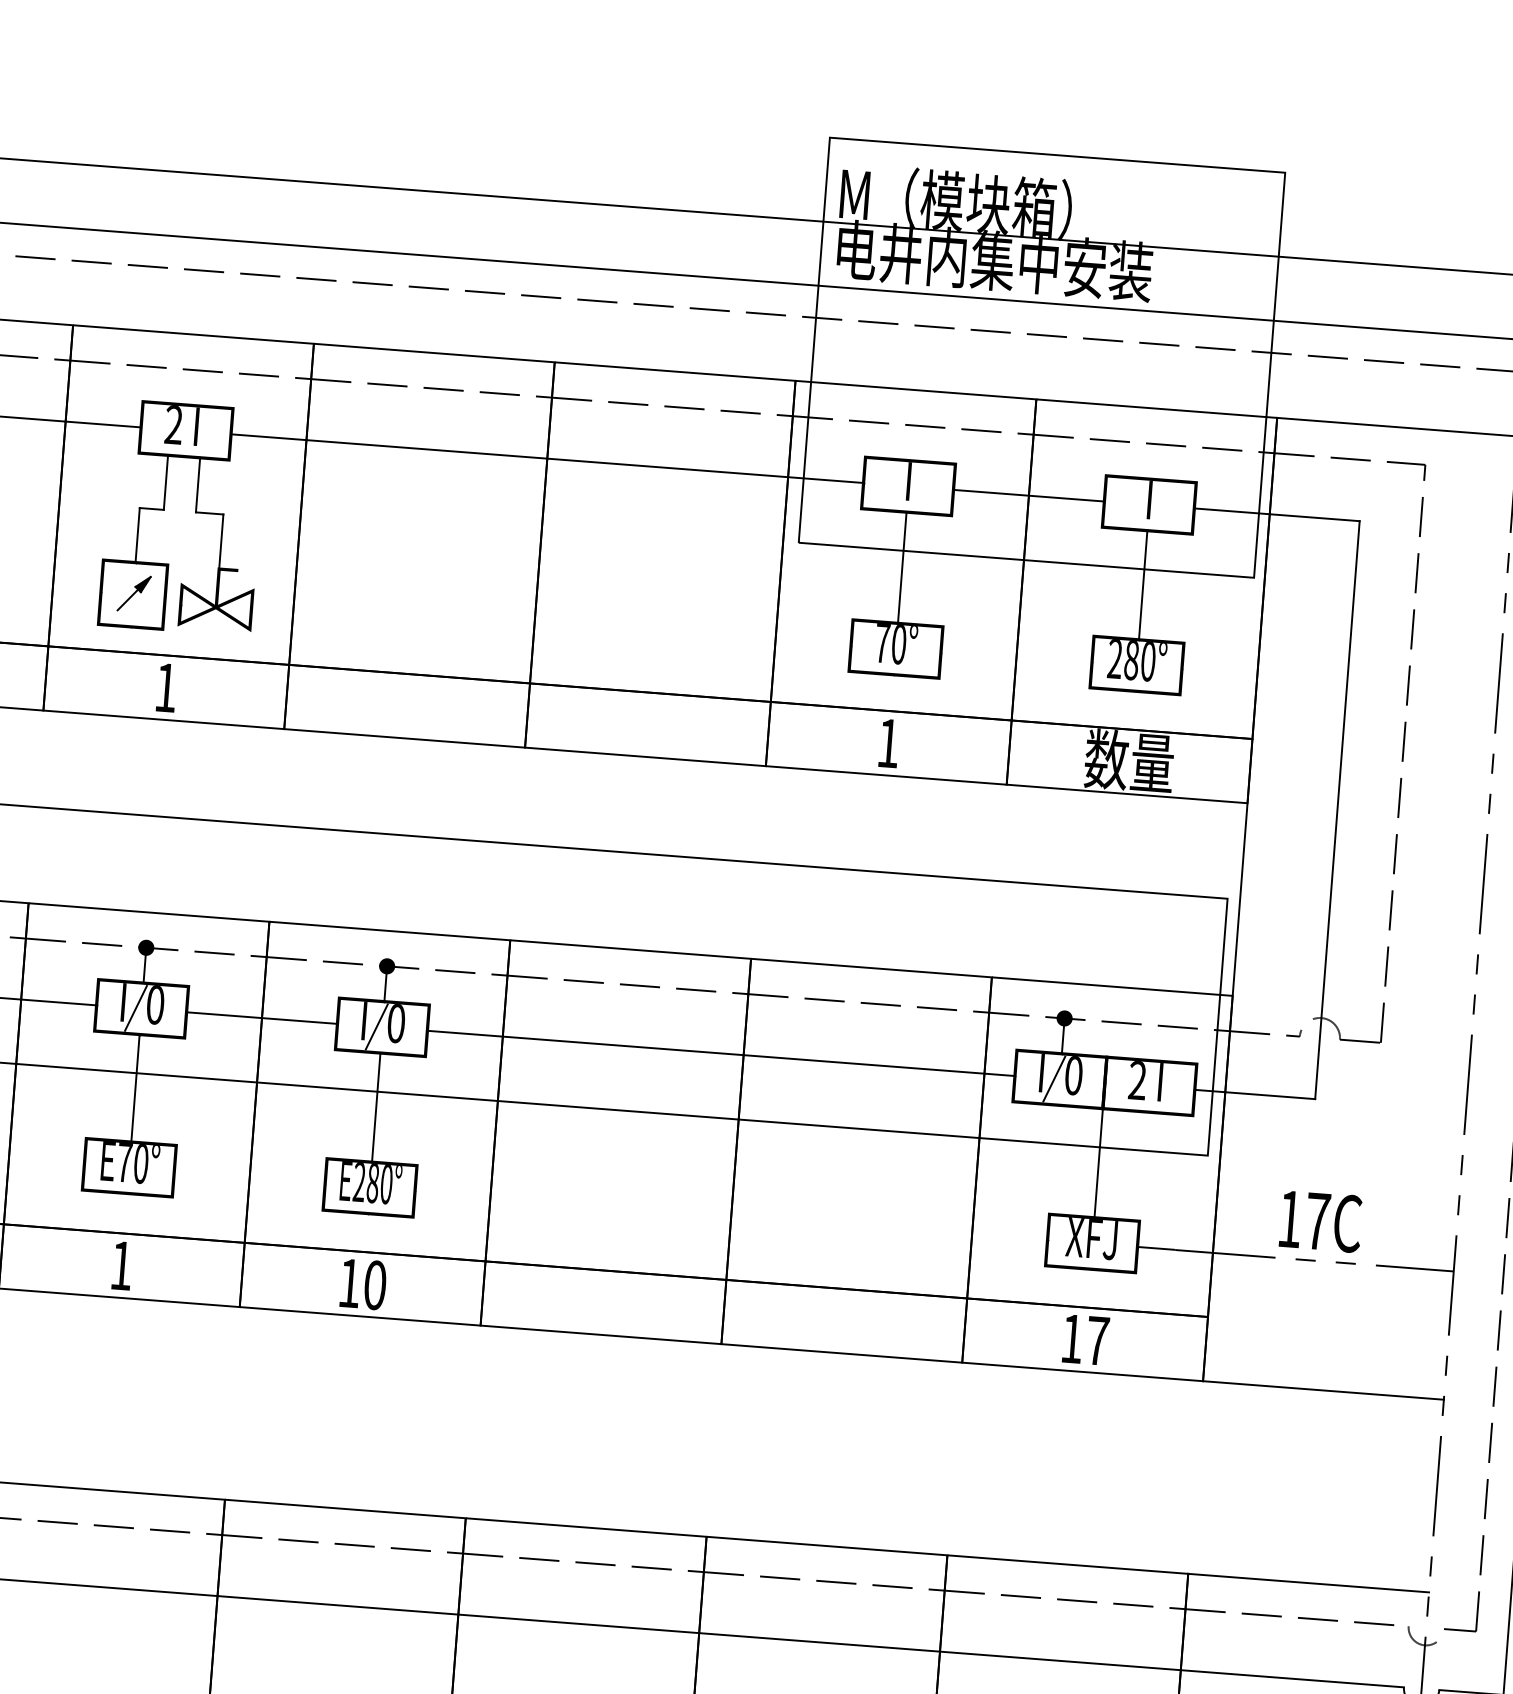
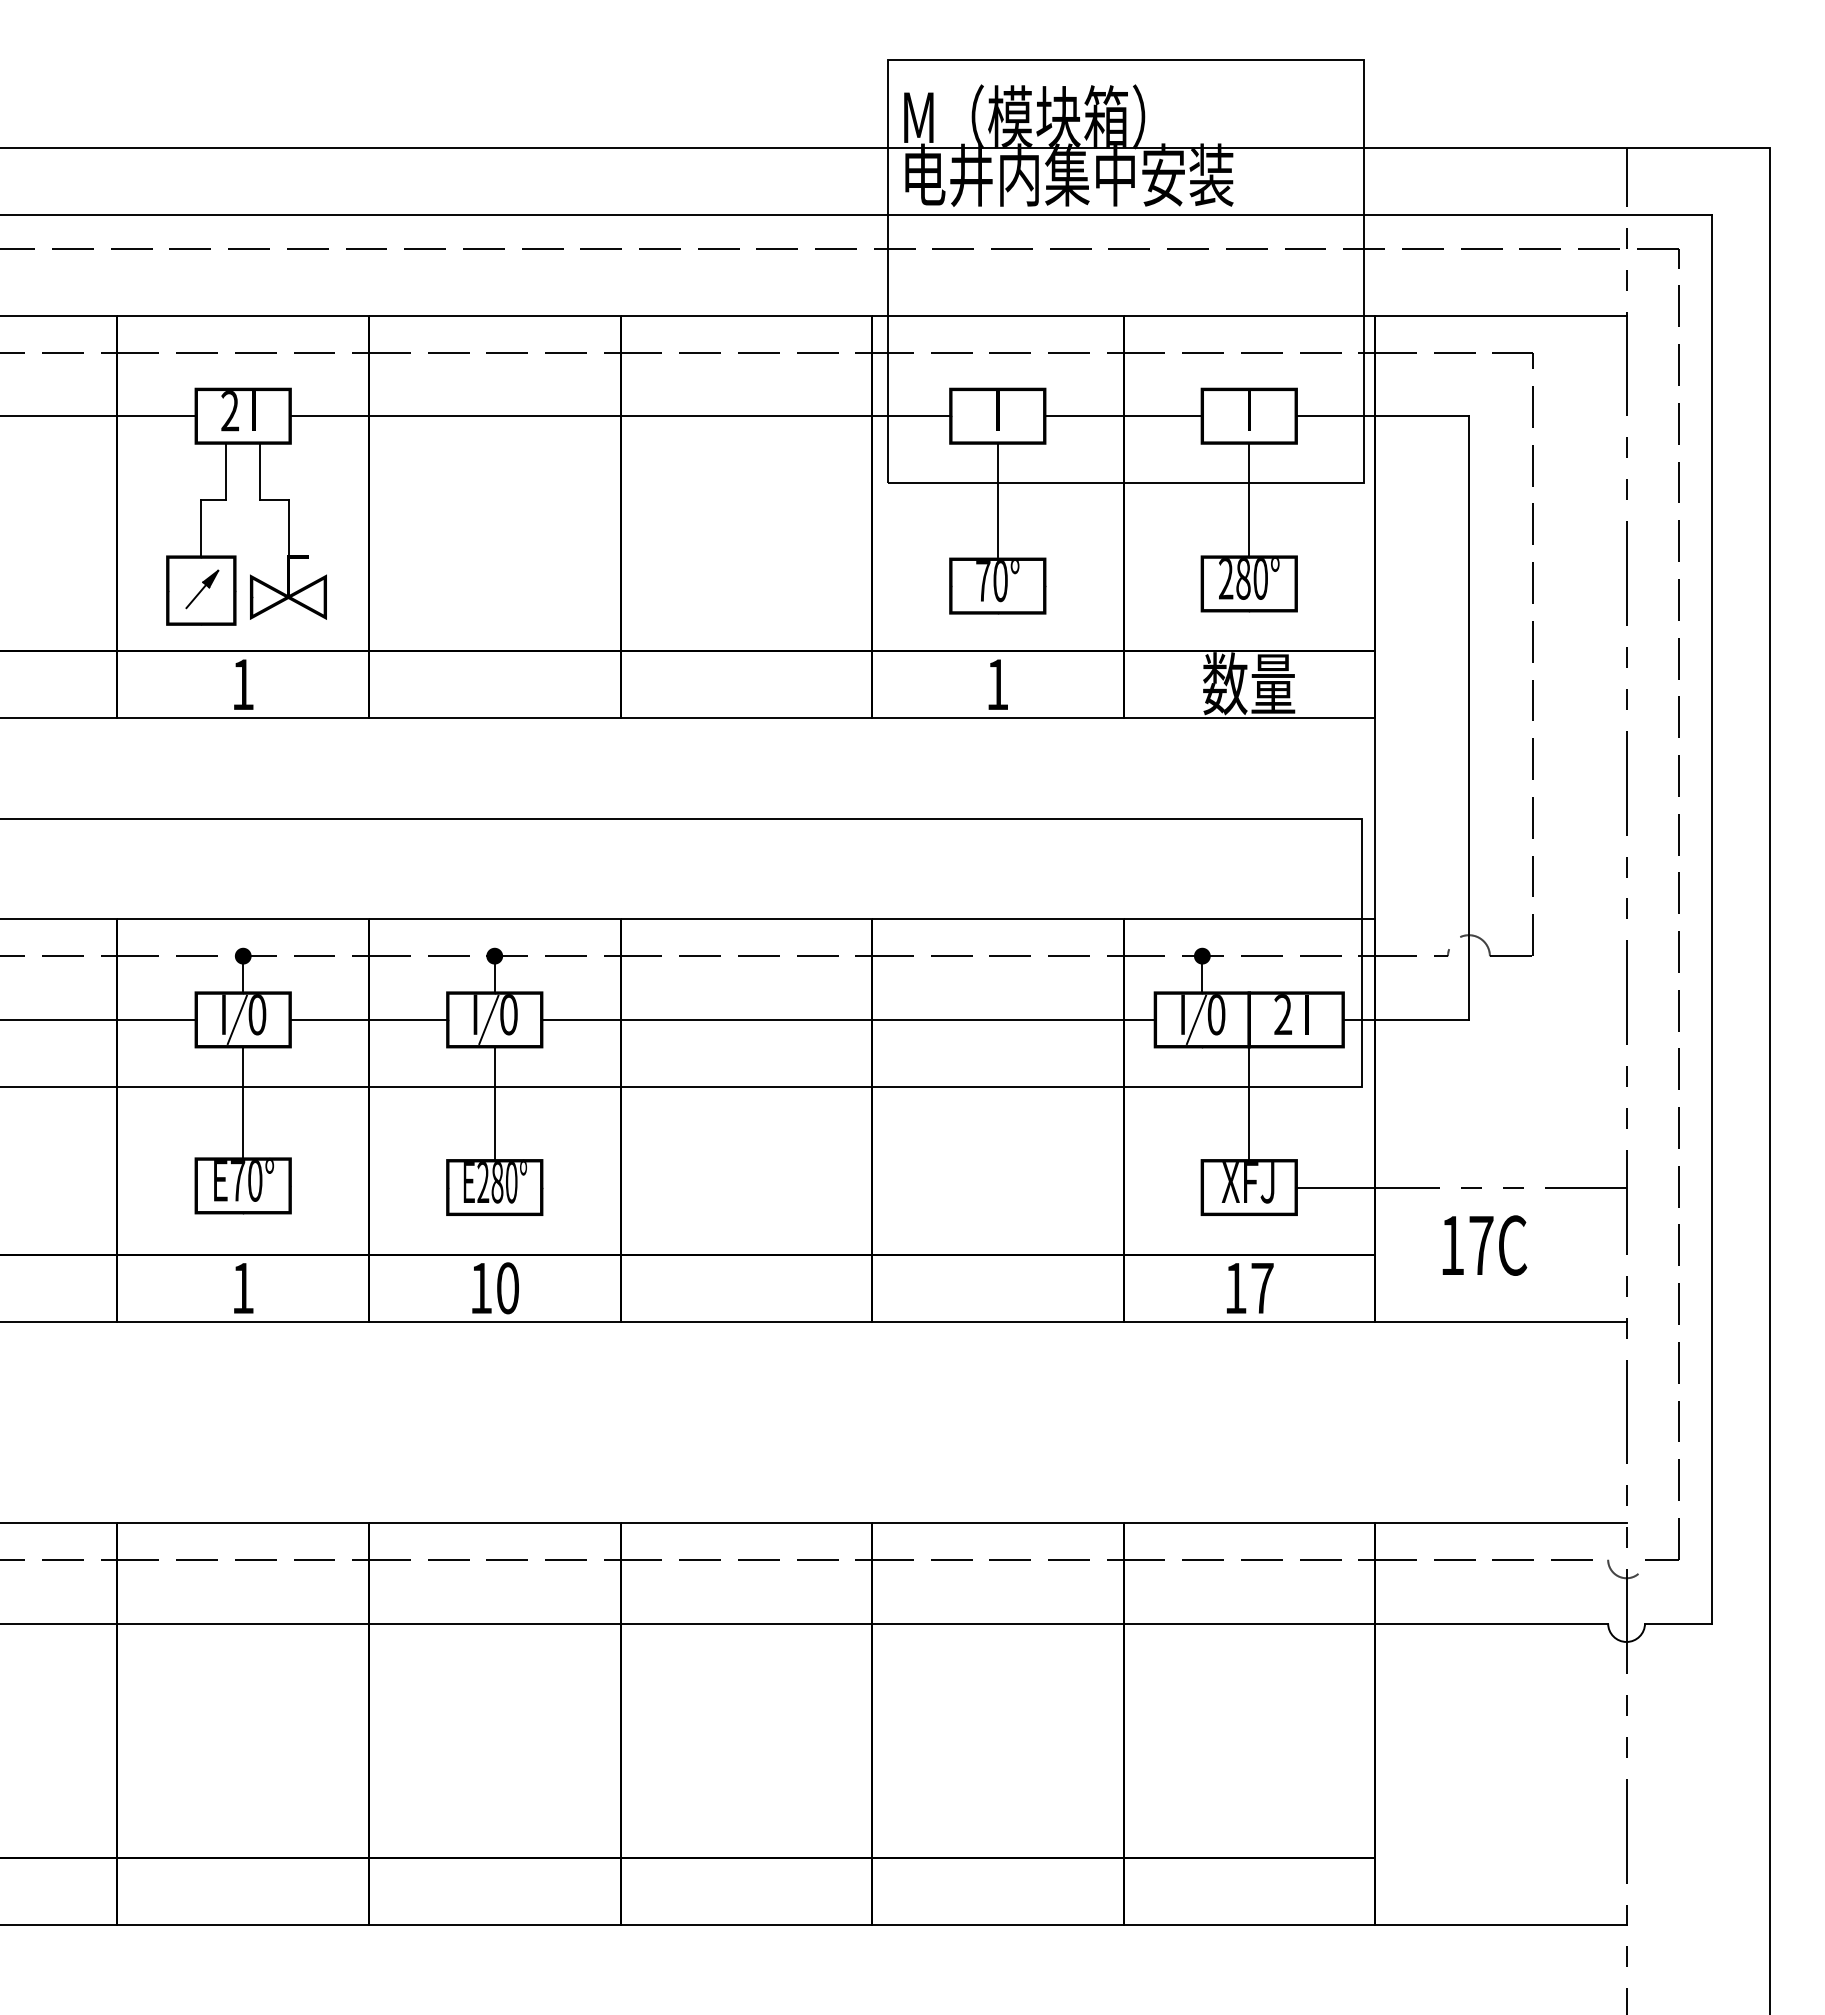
text: (1320, 1221) -> (1484, 1245), moved

